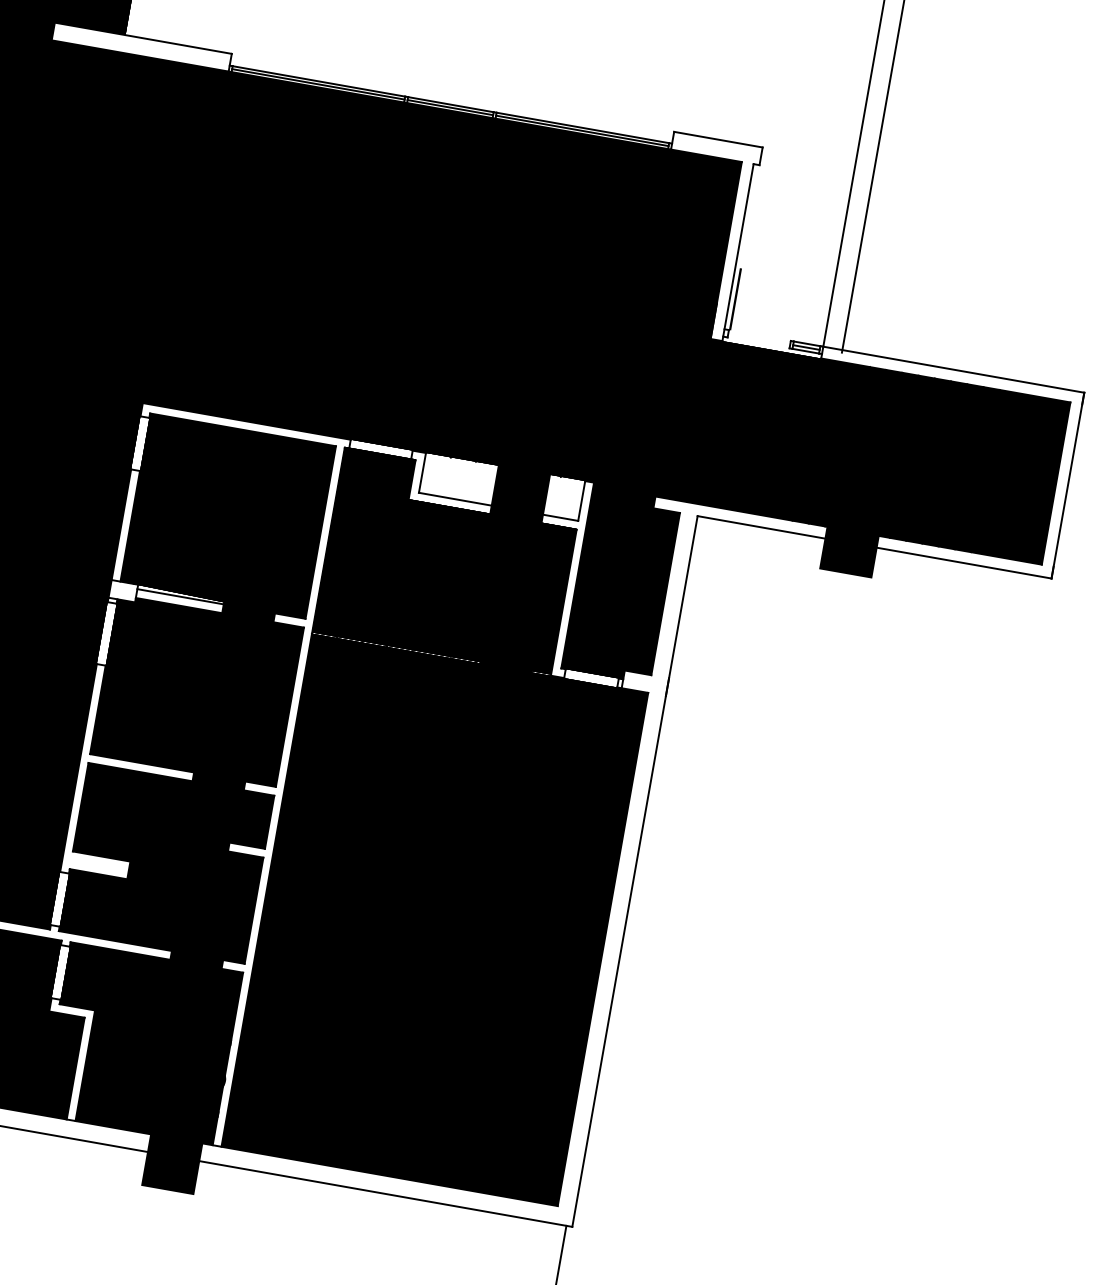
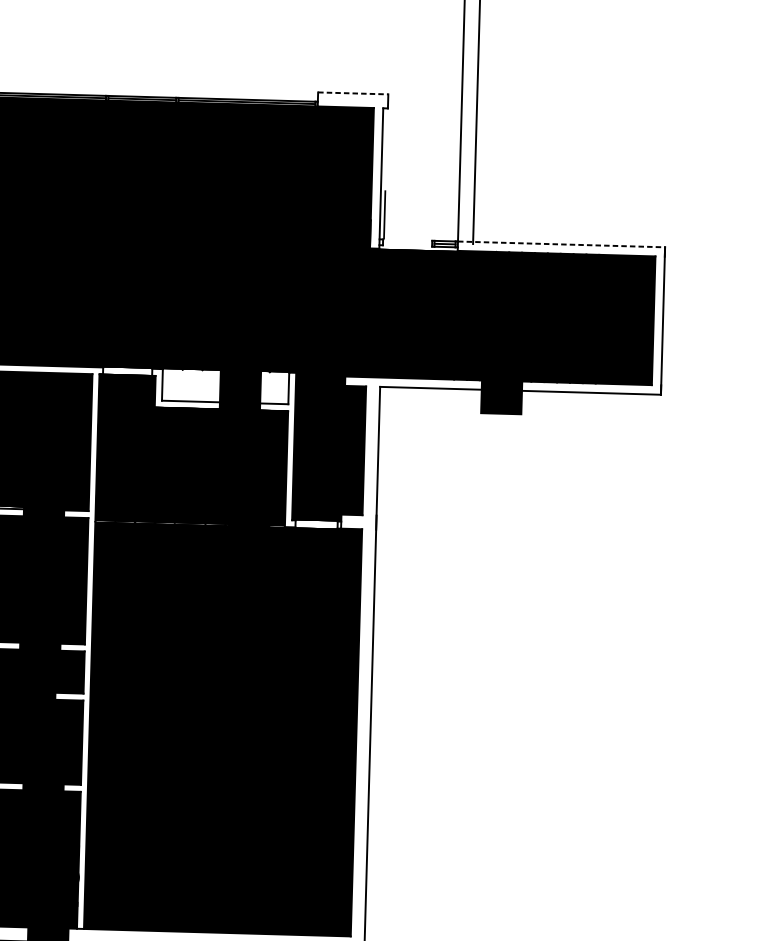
line: (718, 139) -> (353, 93), solid -> dashed
line: (953, 369) -> (561, 244), solid -> dashed

